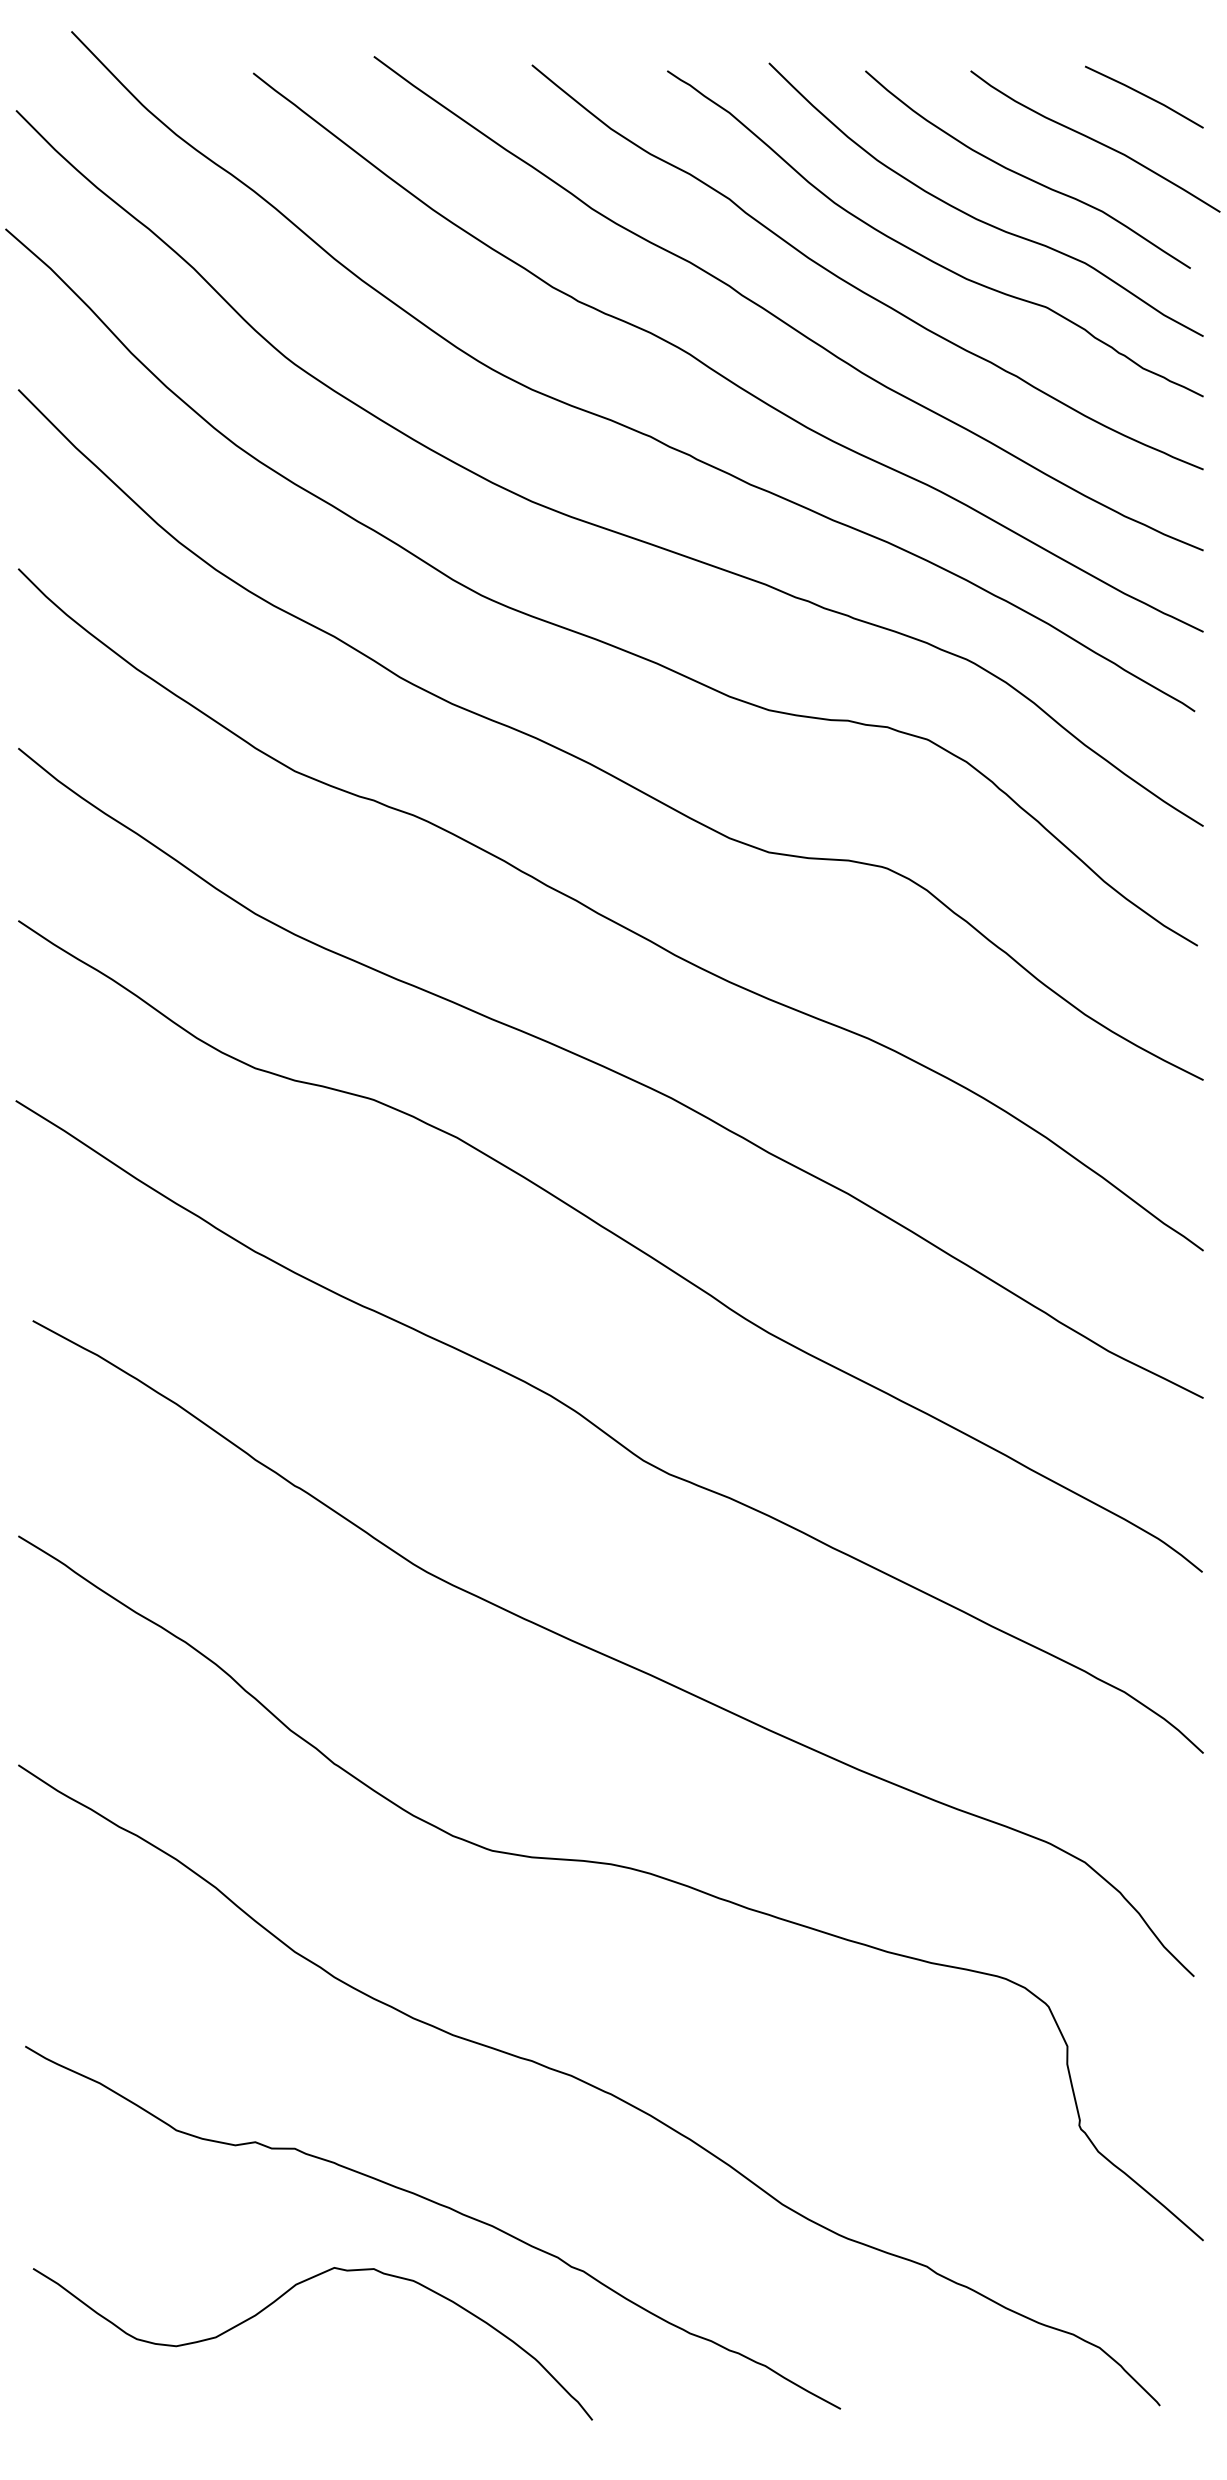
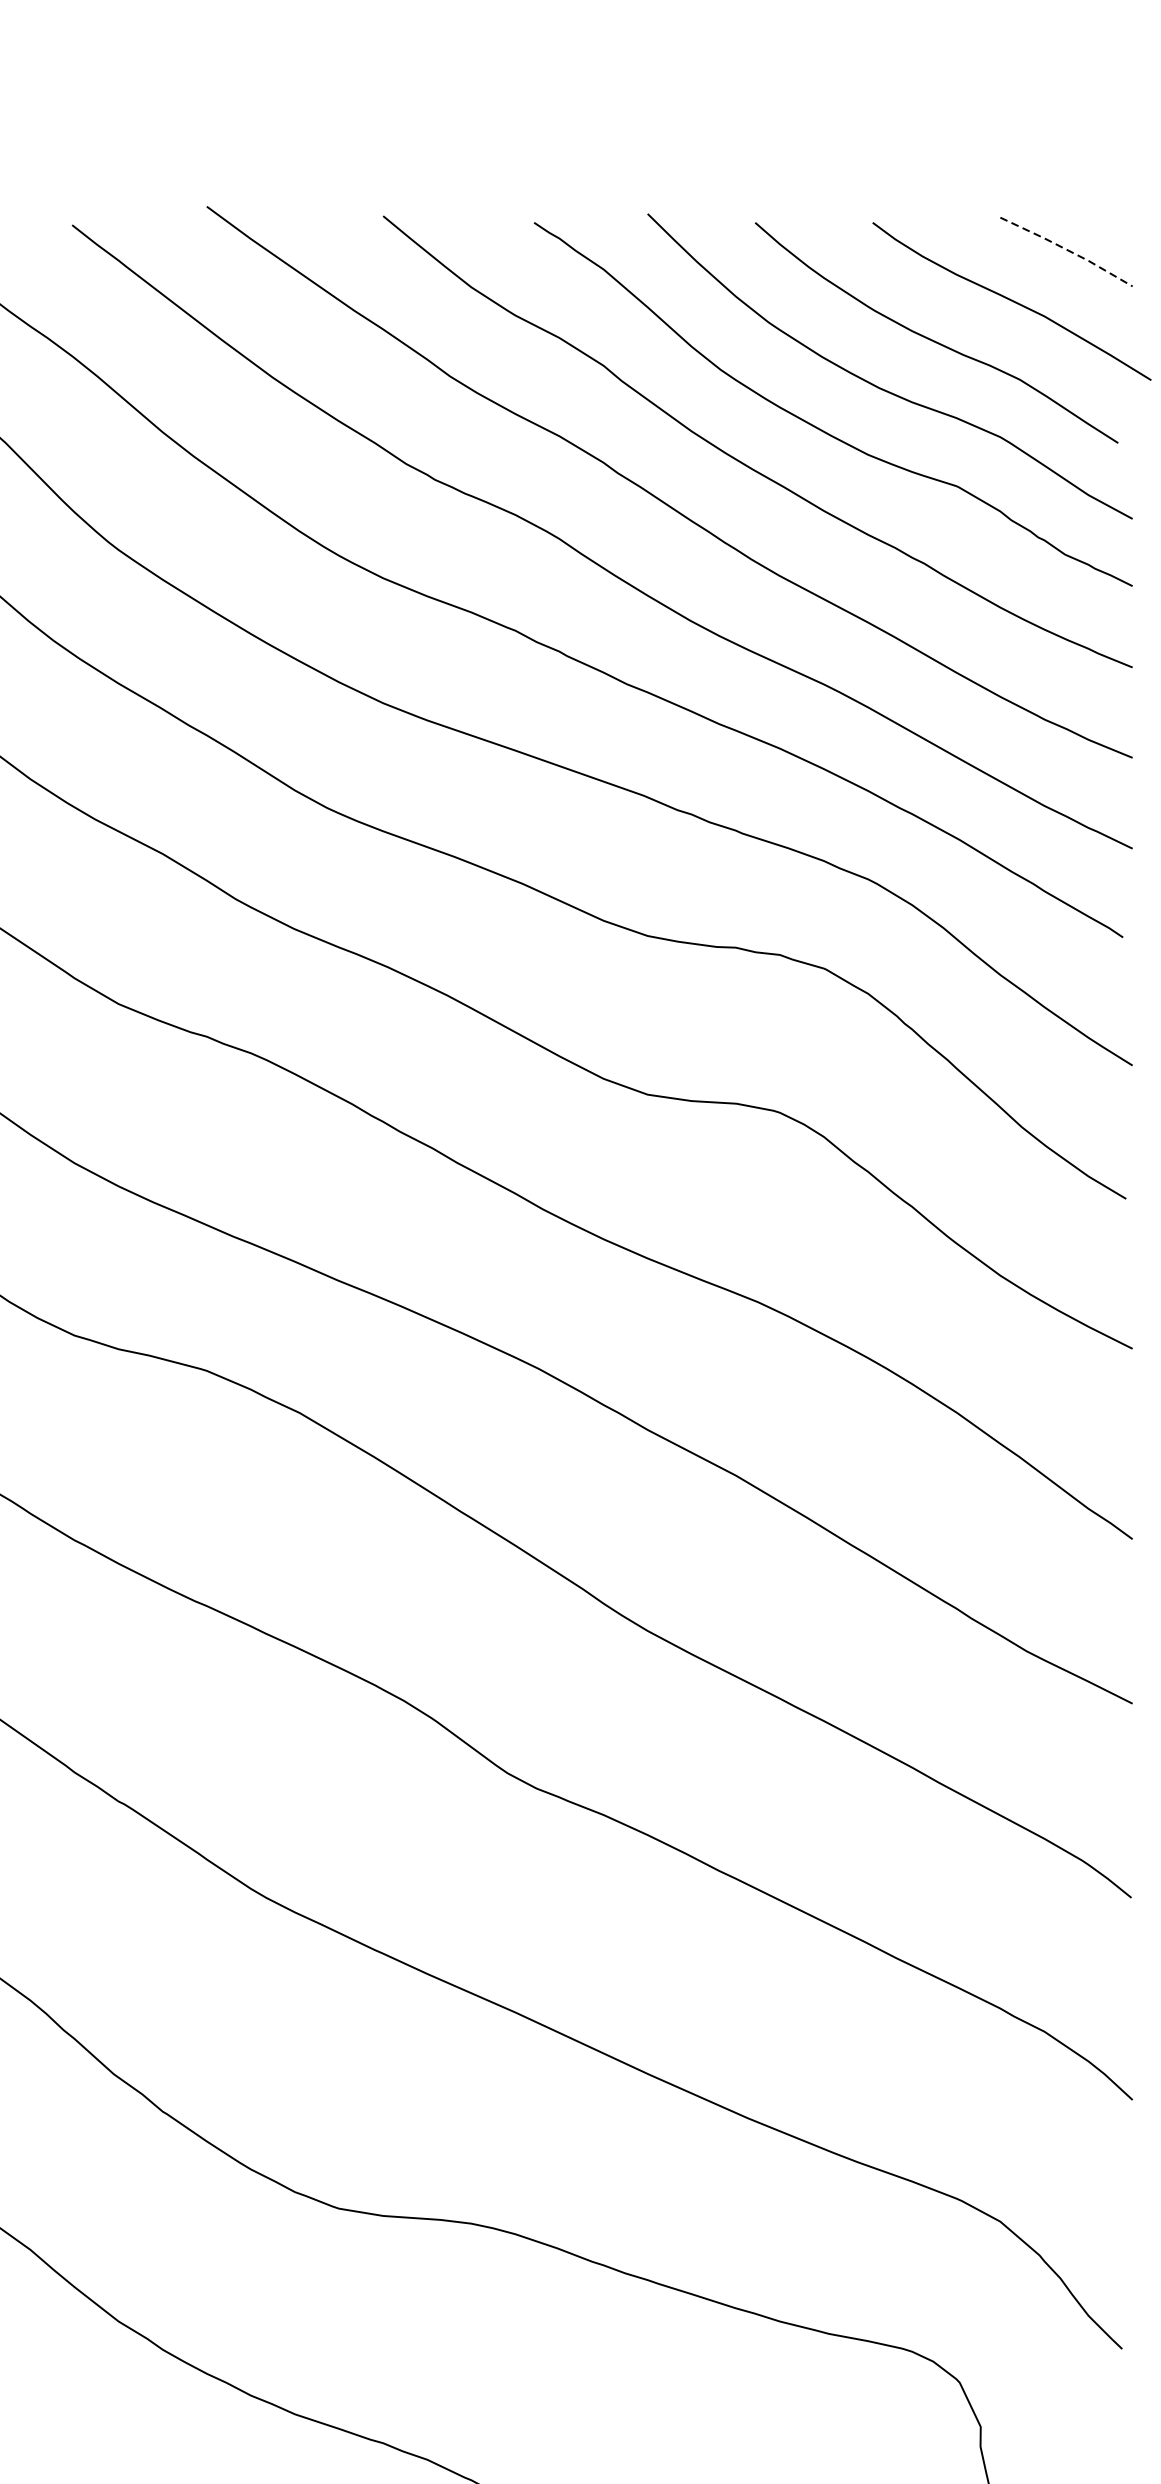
line: (1145, 95) -> (1067, 250), solid -> dashed

